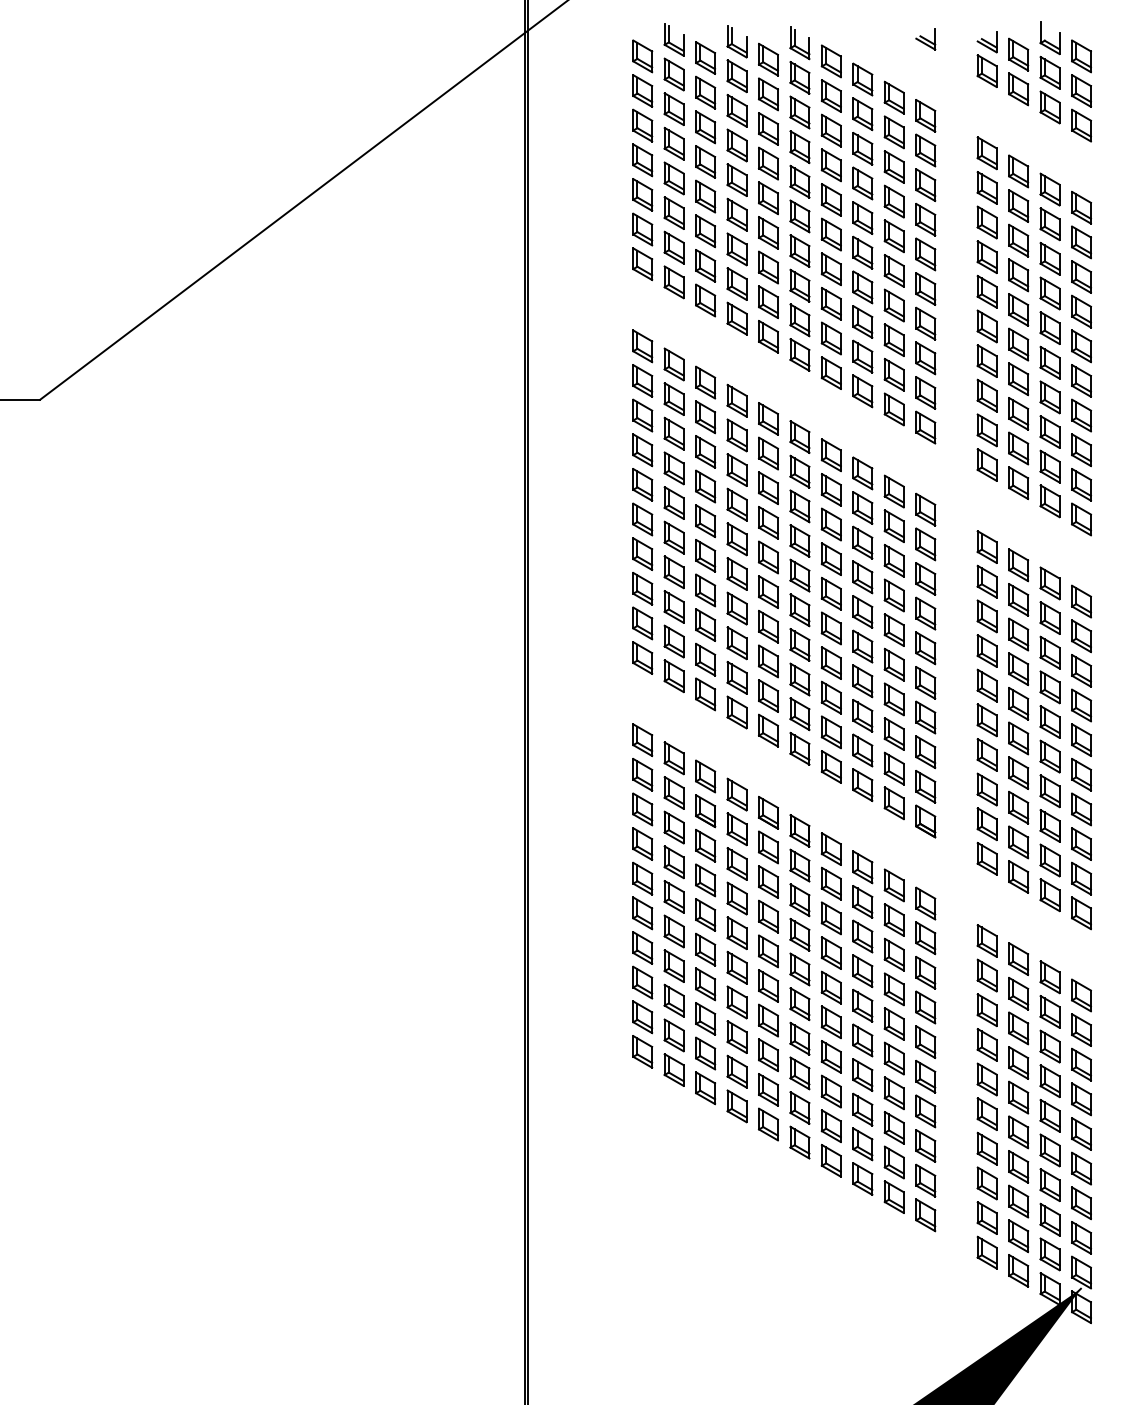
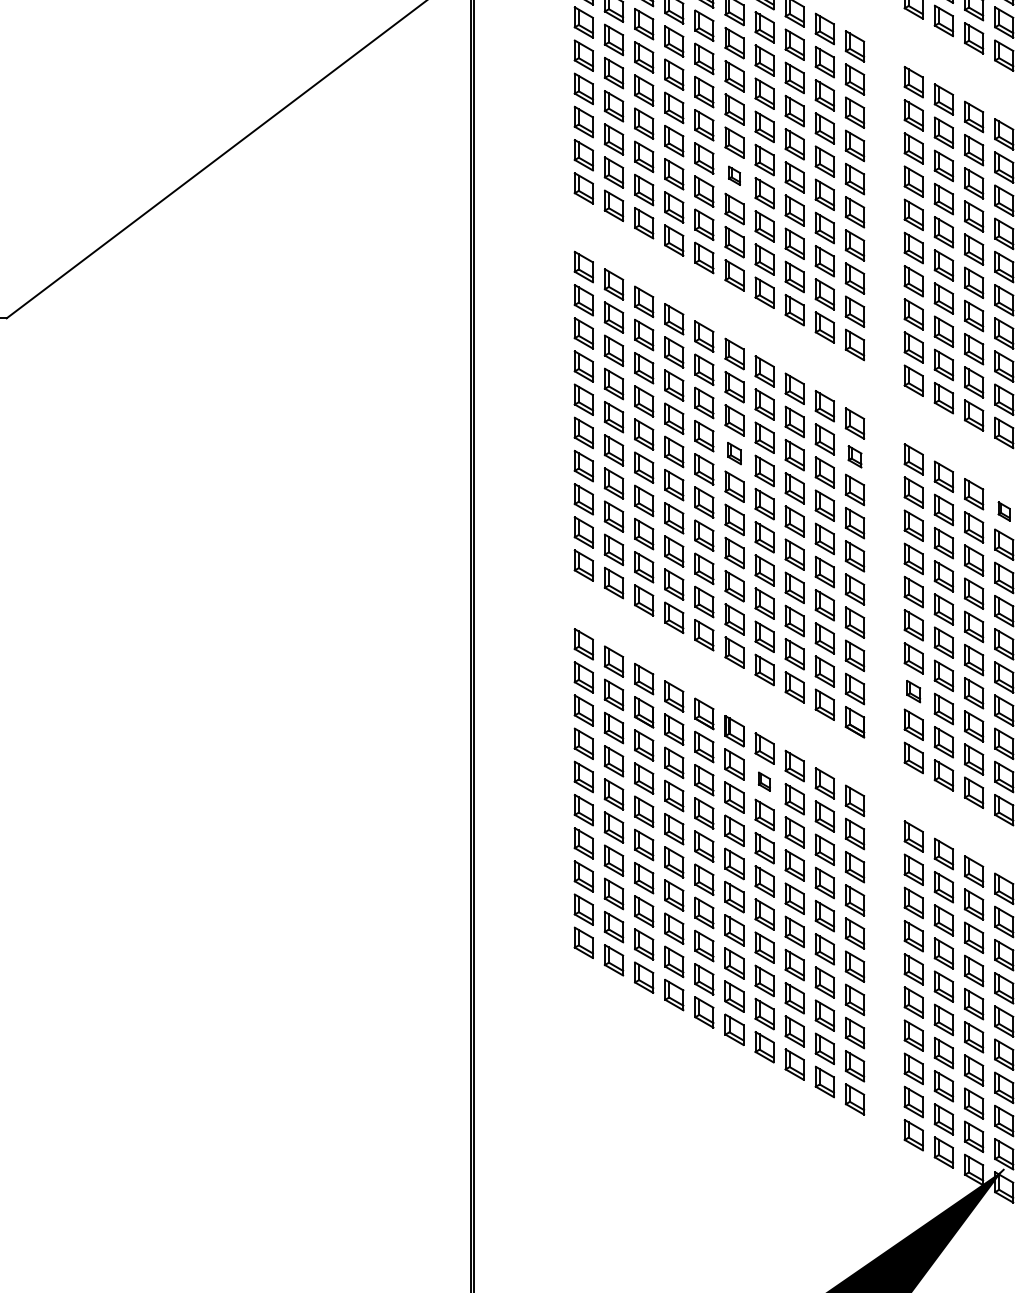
part: (799, 250) -> (734, 175), size x0.6
part: (799, 540) -> (734, 453), size x0.7
part: (925, 544) -> (854, 456), size x0.7
part: (1081, 601) -> (1004, 511), size x0.6
part: (986, 789) -> (913, 691), size x0.7
part: (830, 883) -> (763, 781), size x0.6

